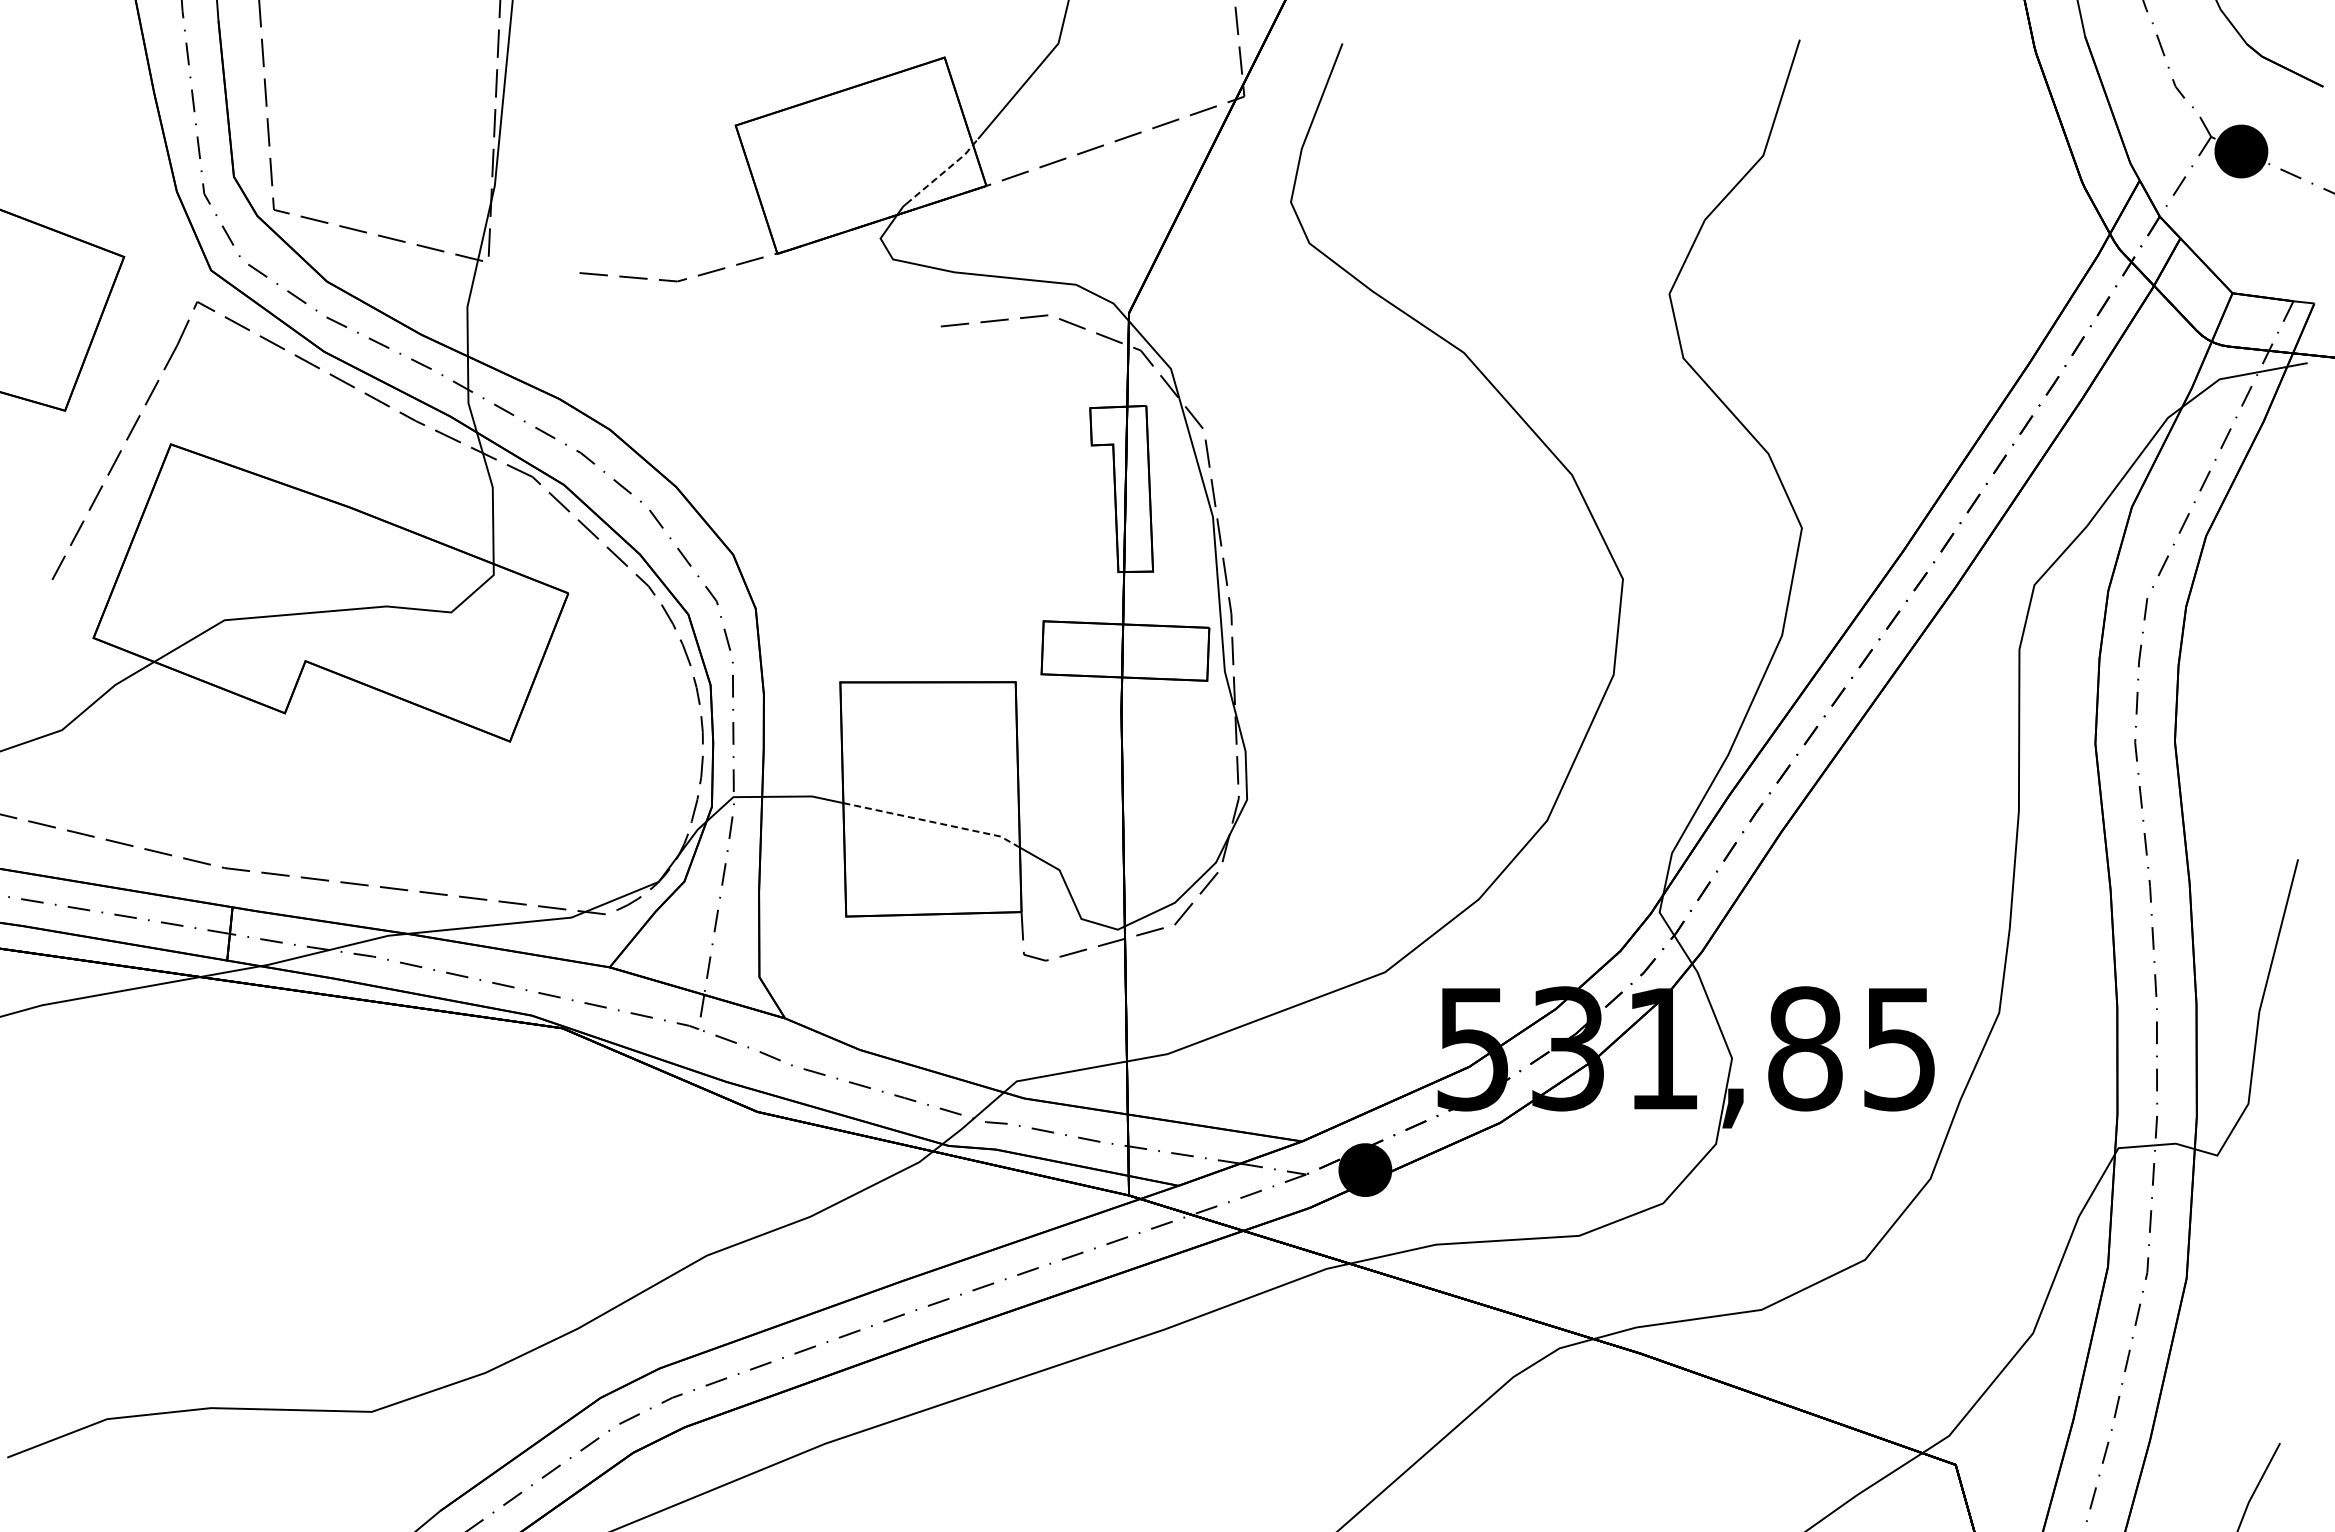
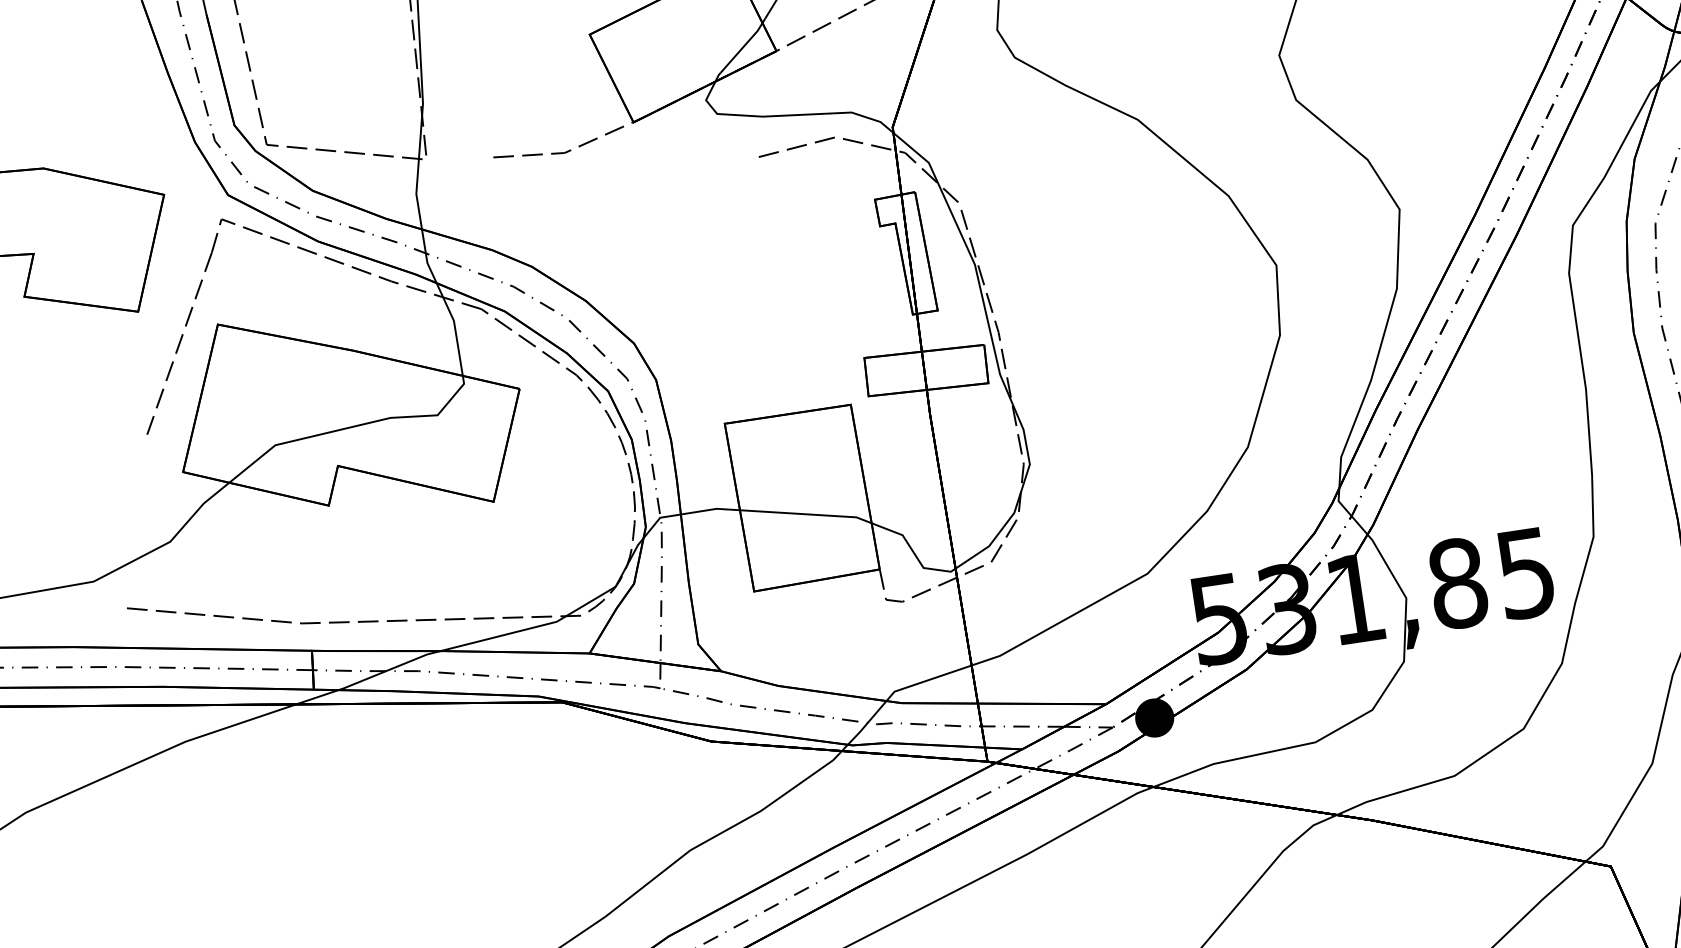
line: (944, 171) -> (744, 45), dashed -> solid
line: (934, 822) -> (807, 514), dashed -> solid

